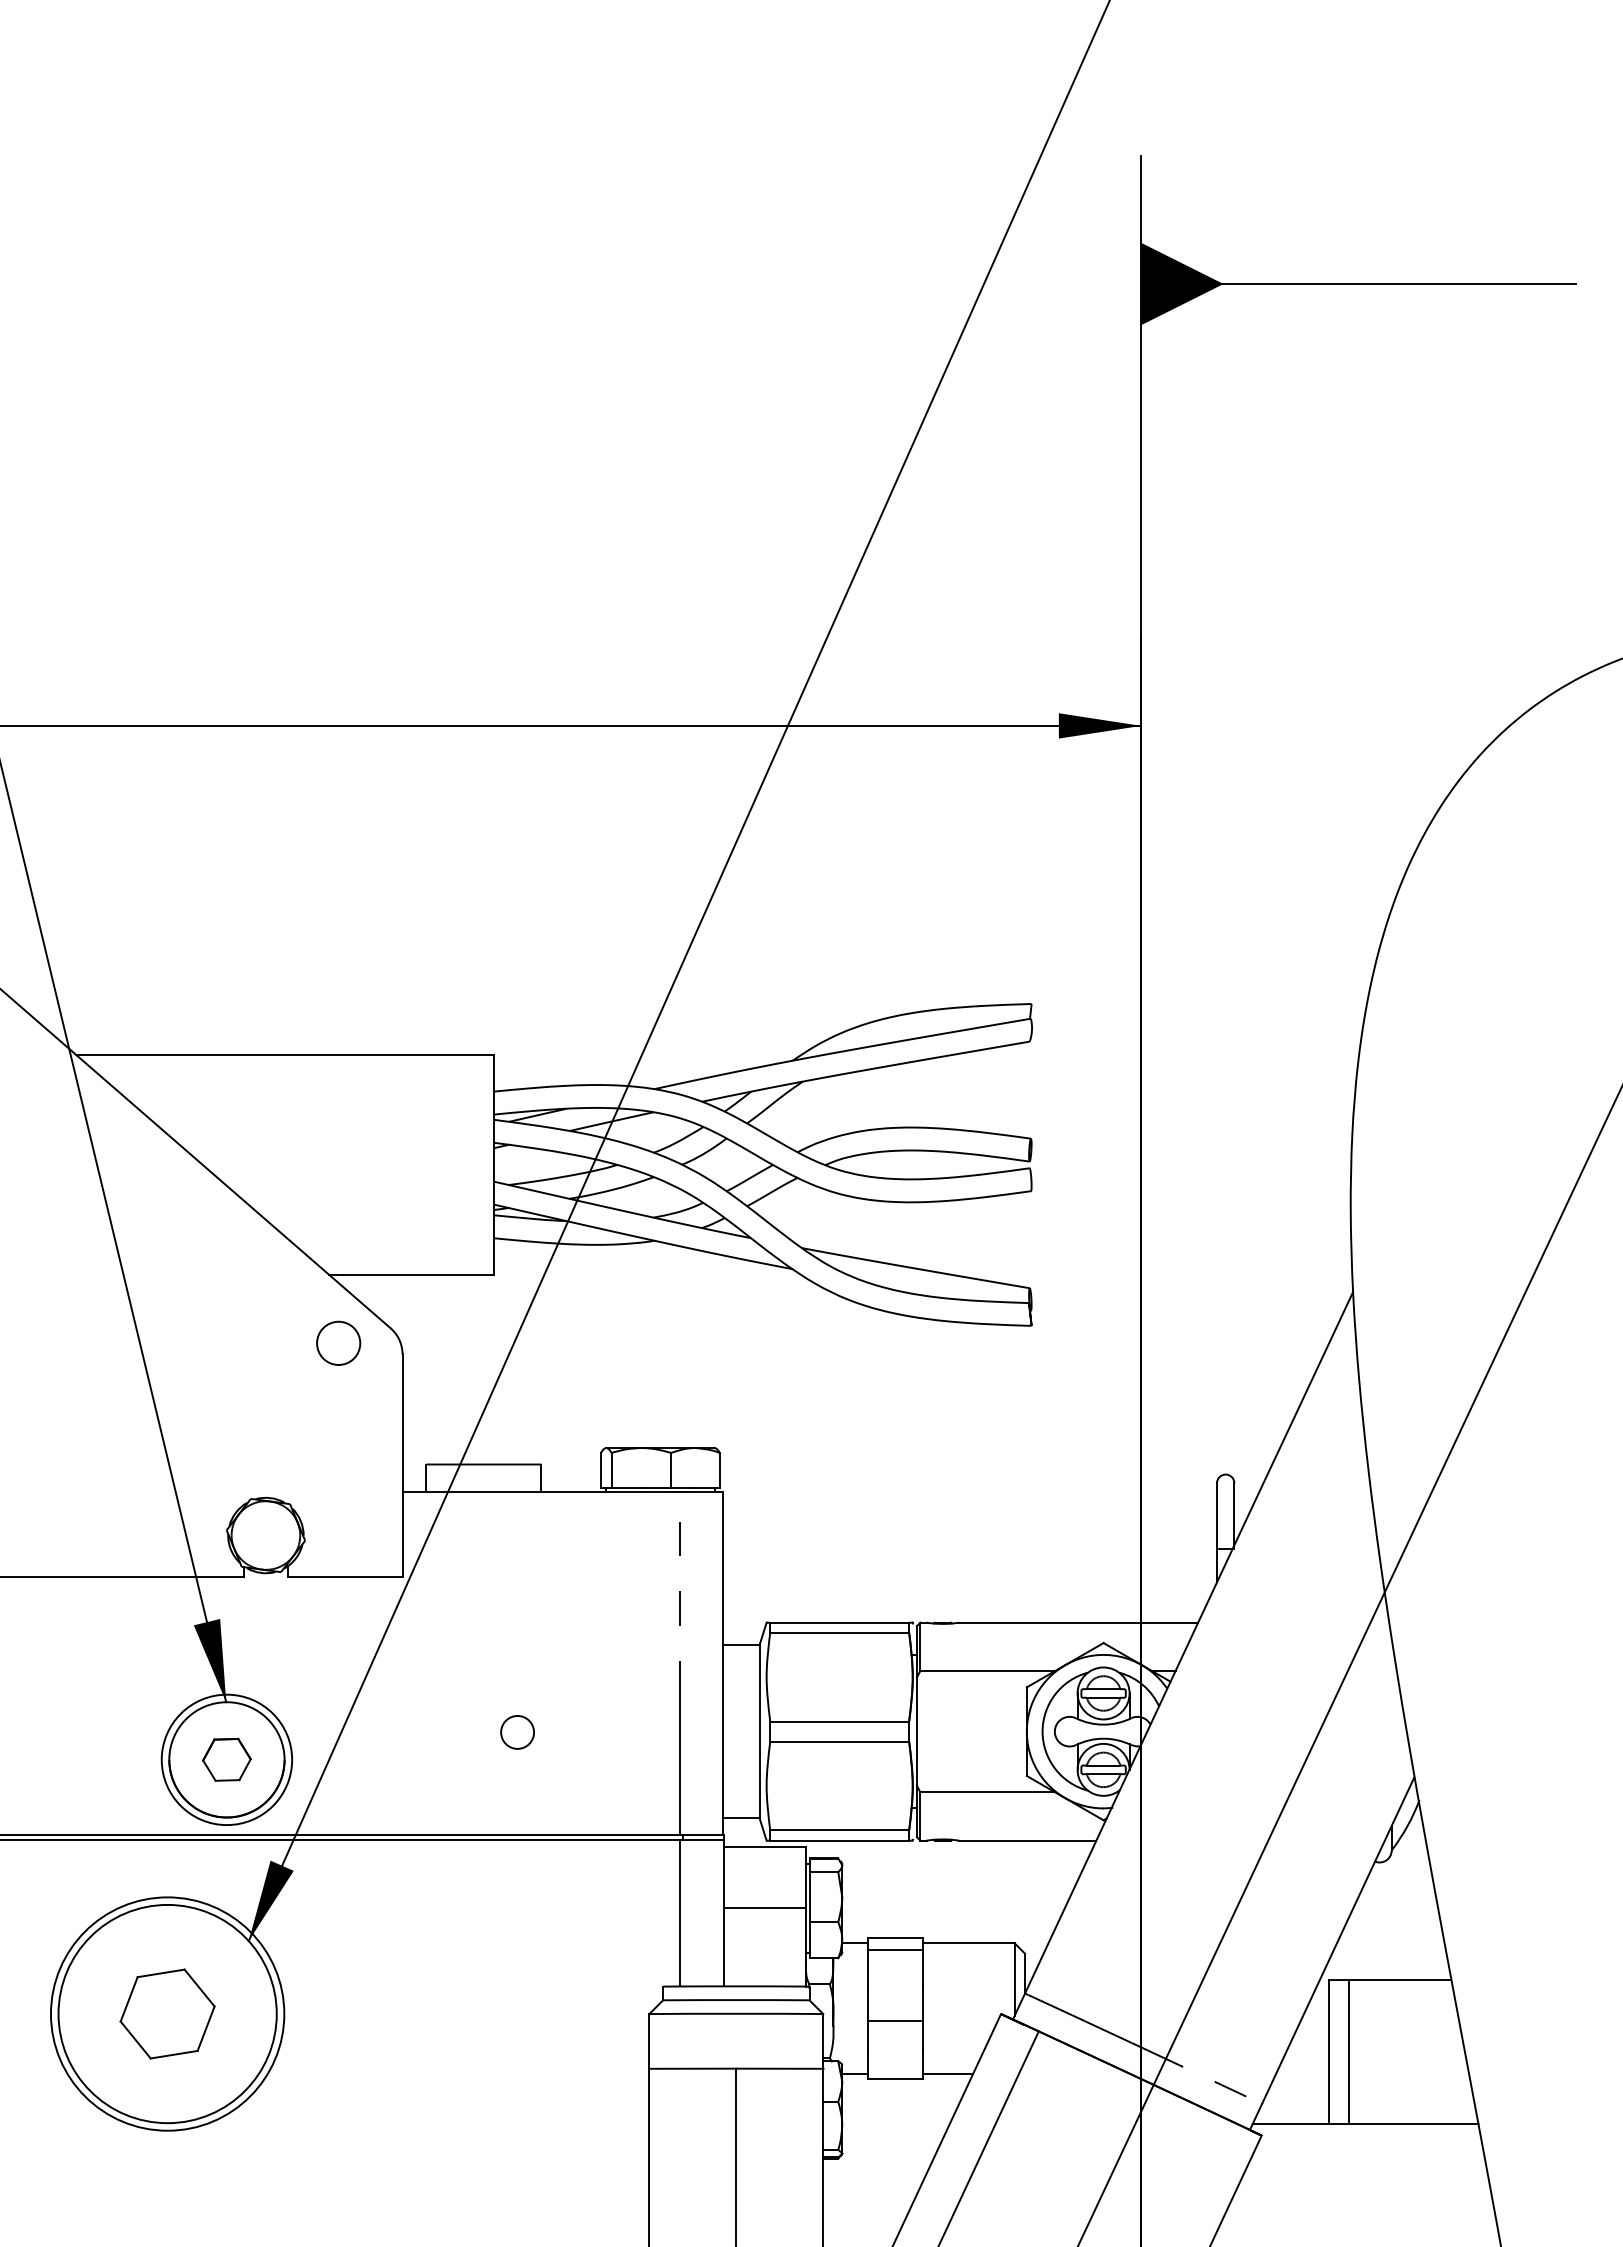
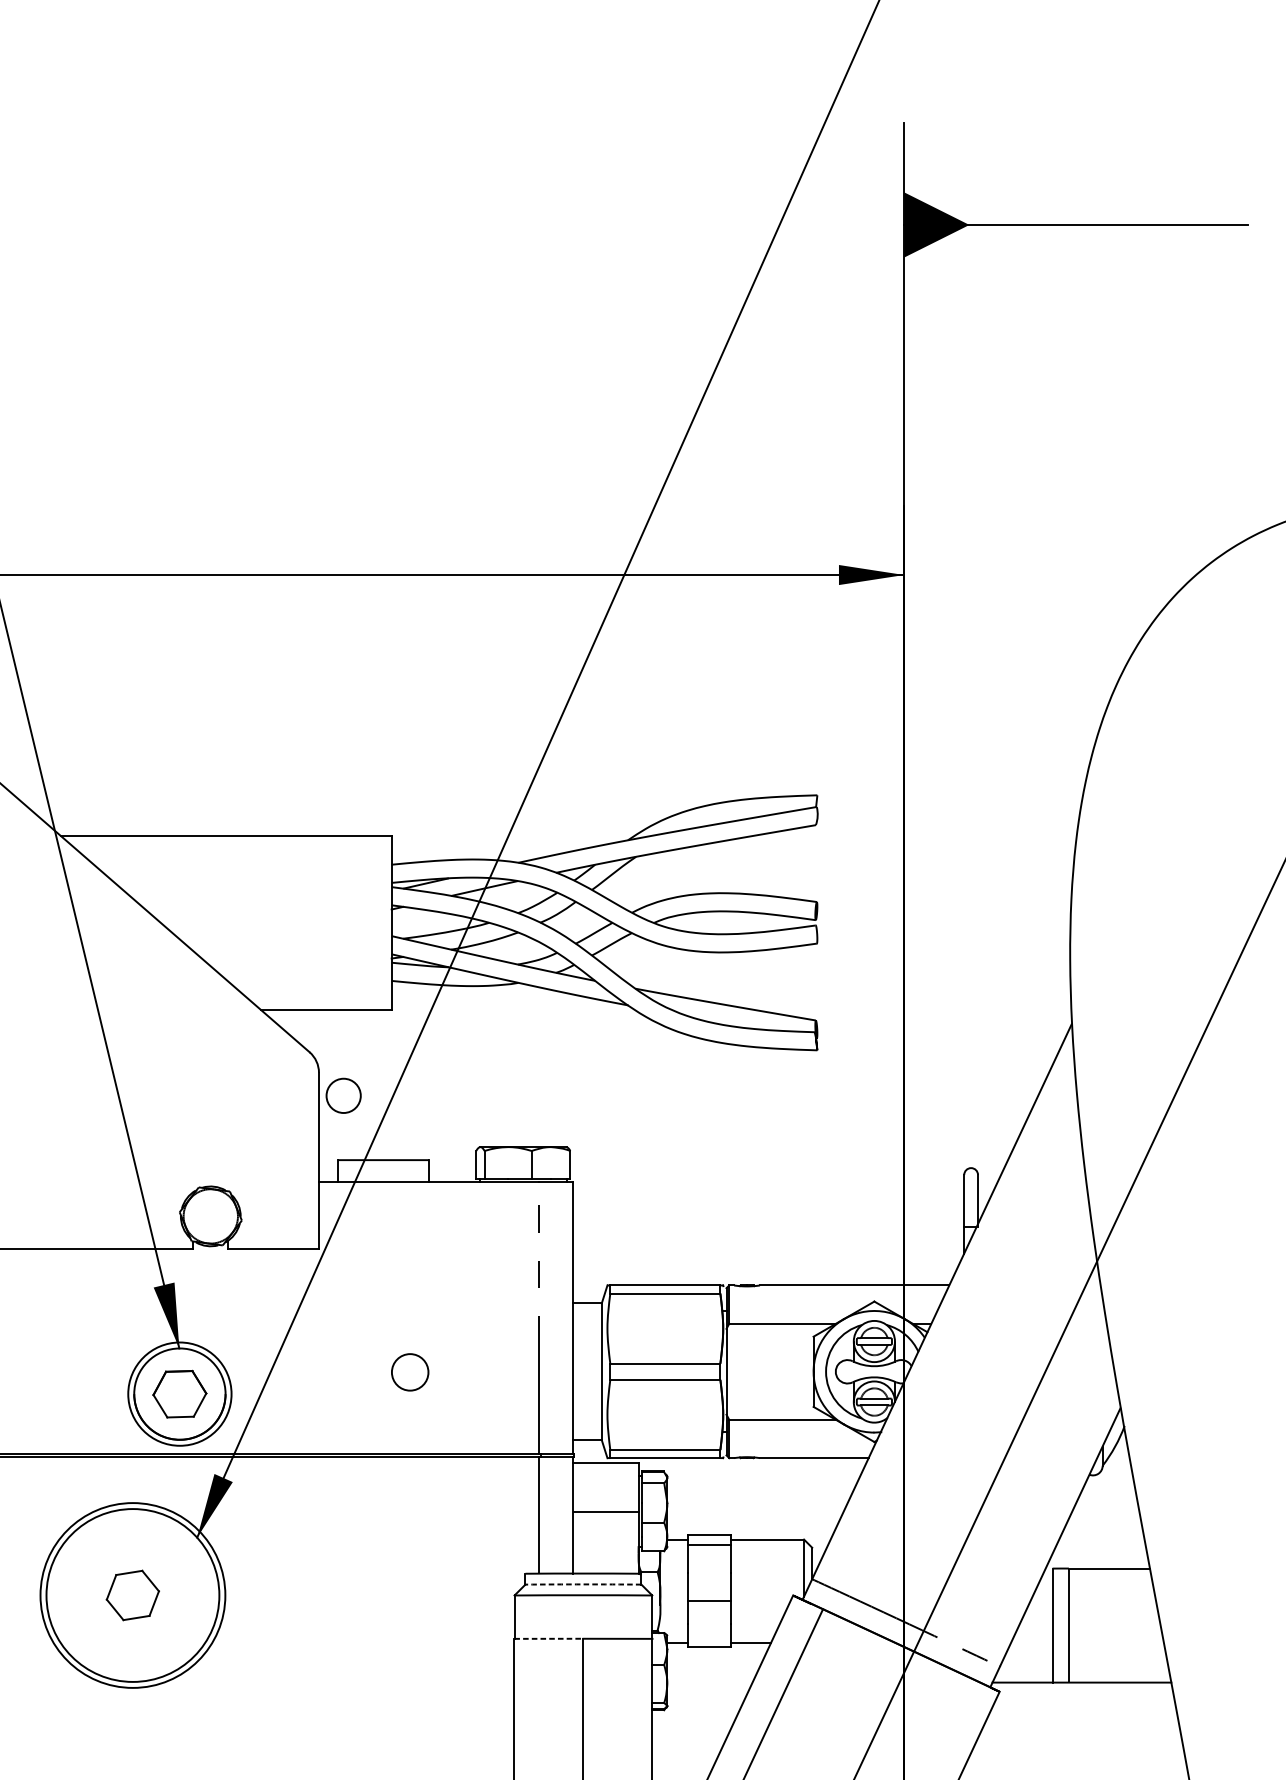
circle: (338, 1342) -> (343, 1095), moved
circle: (517, 1732) -> (410, 1372), size x1.4
part: (226, 1759) -> (179, 1393), size x1.4
arc: (736, 2000) -> (583, 1584), solid -> dashed
part: (167, 2013) -> (132, 1595), size x0.7
line: (692, 2068) -> (548, 1638), solid -> dashed

